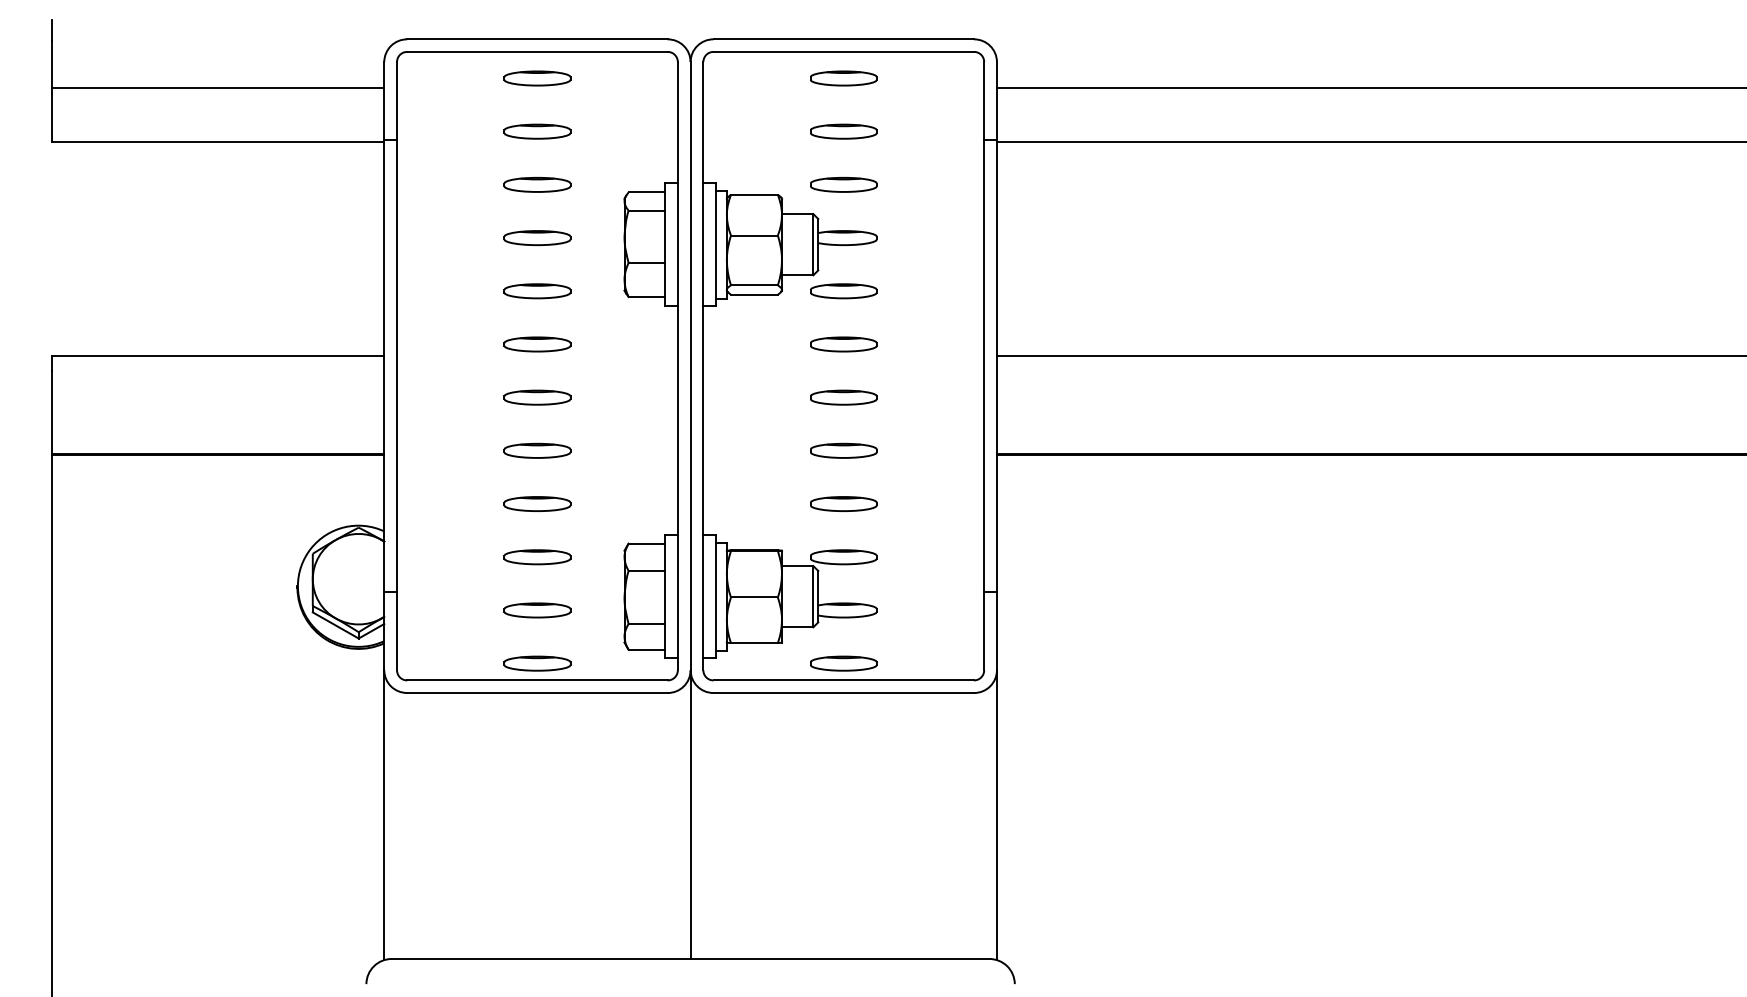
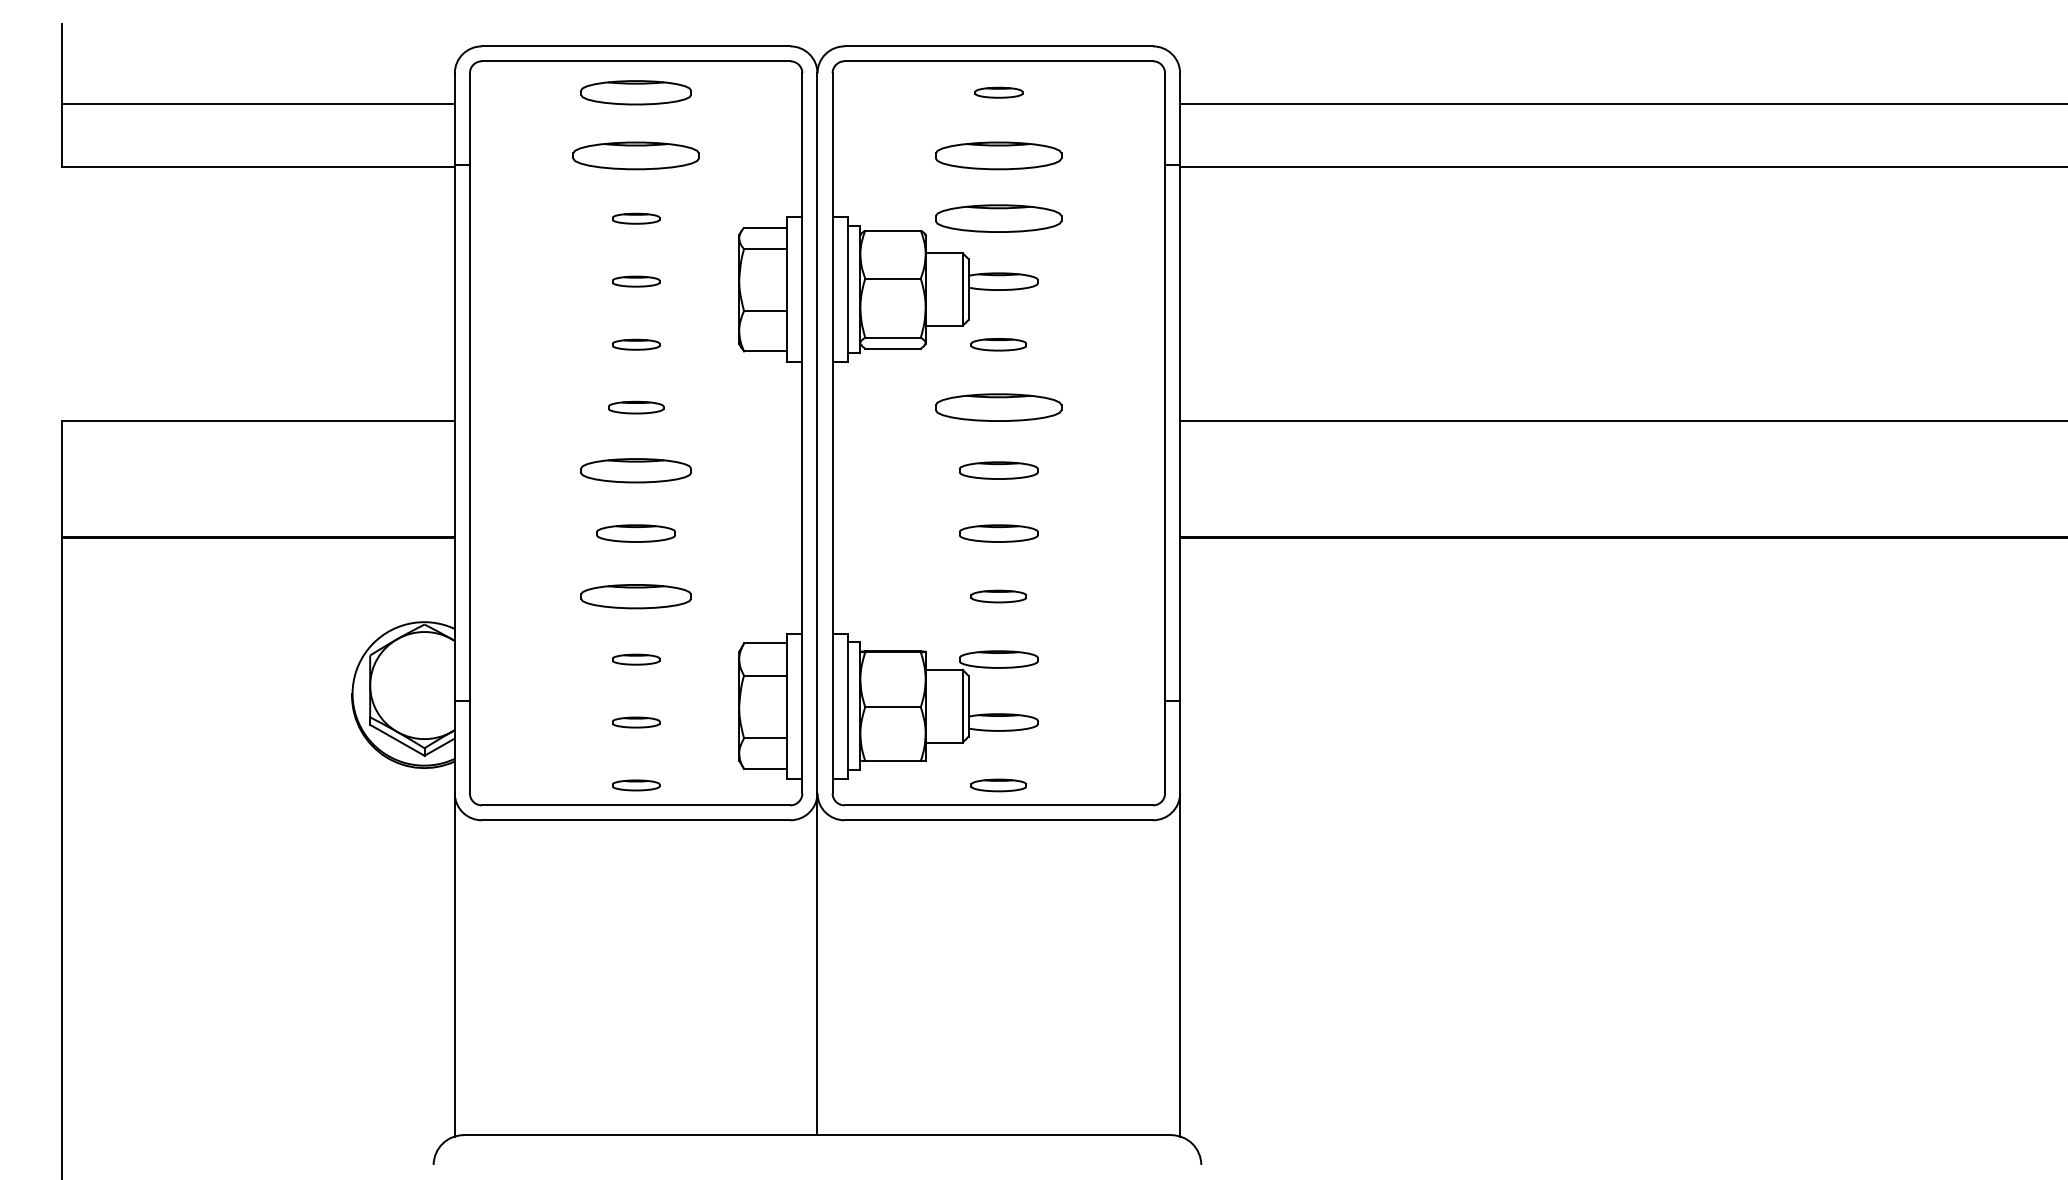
part: (537, 78) -> (636, 92), size x1.4
part: (843, 78) -> (998, 92), size x0.6
part: (537, 131) -> (636, 155), size x1.6
part: (843, 131) -> (998, 155), size x1.6
part: (537, 184) -> (636, 218), size x0.6
part: (843, 184) -> (998, 218), size x1.6
part: (537, 237) -> (636, 281), size x0.6
part: (537, 291) -> (636, 344), size x0.6
part: (843, 291) -> (998, 344), size x0.7
part: (537, 344) -> (636, 407), size x0.7
part: (843, 344) -> (998, 407), size x1.6
part: (537, 397) -> (636, 470), size x1.4
part: (537, 503) -> (636, 595), size x1.4
part: (843, 503) -> (998, 595), size x0.7
part: (537, 557) -> (636, 659), size x0.6
part: (537, 610) -> (636, 722), size x0.6
part: (537, 663) -> (636, 785), size x0.6
part: (843, 663) -> (998, 785), size x0.7

